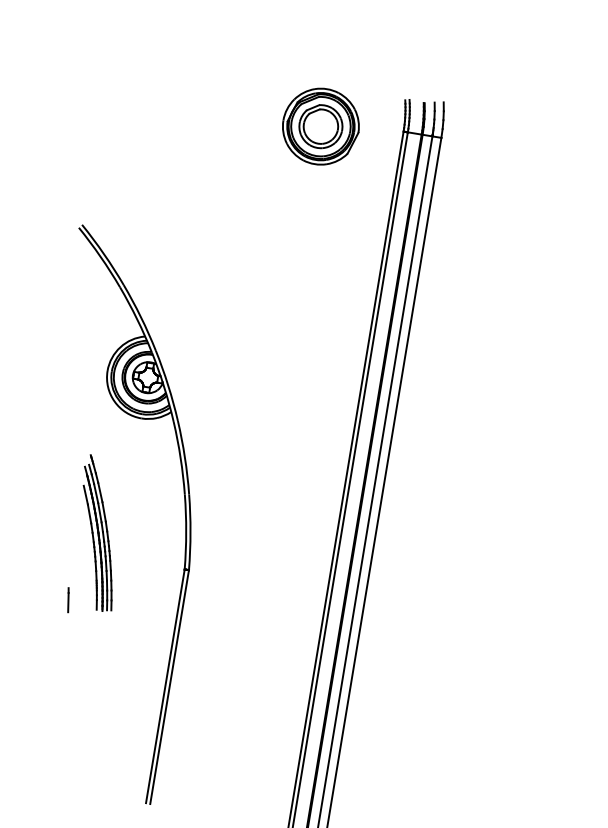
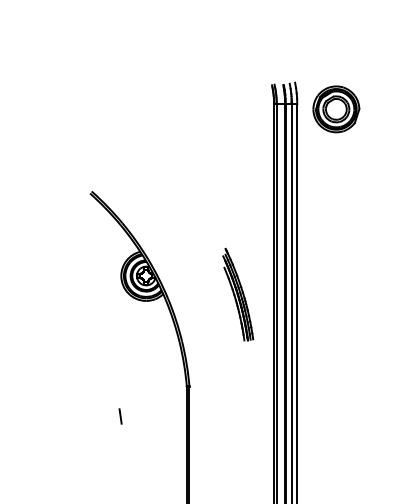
part: (321, 126) -> (336, 109), moved
part: (99, 533) -> (238, 294), moved

